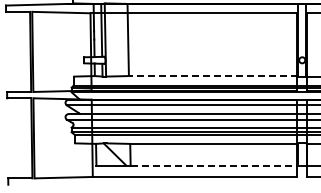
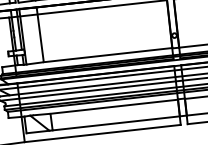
line: (212, 76) -> (107, 55), dashed -> solid
line: (214, 165) -> (116, 123), dashed -> solid

